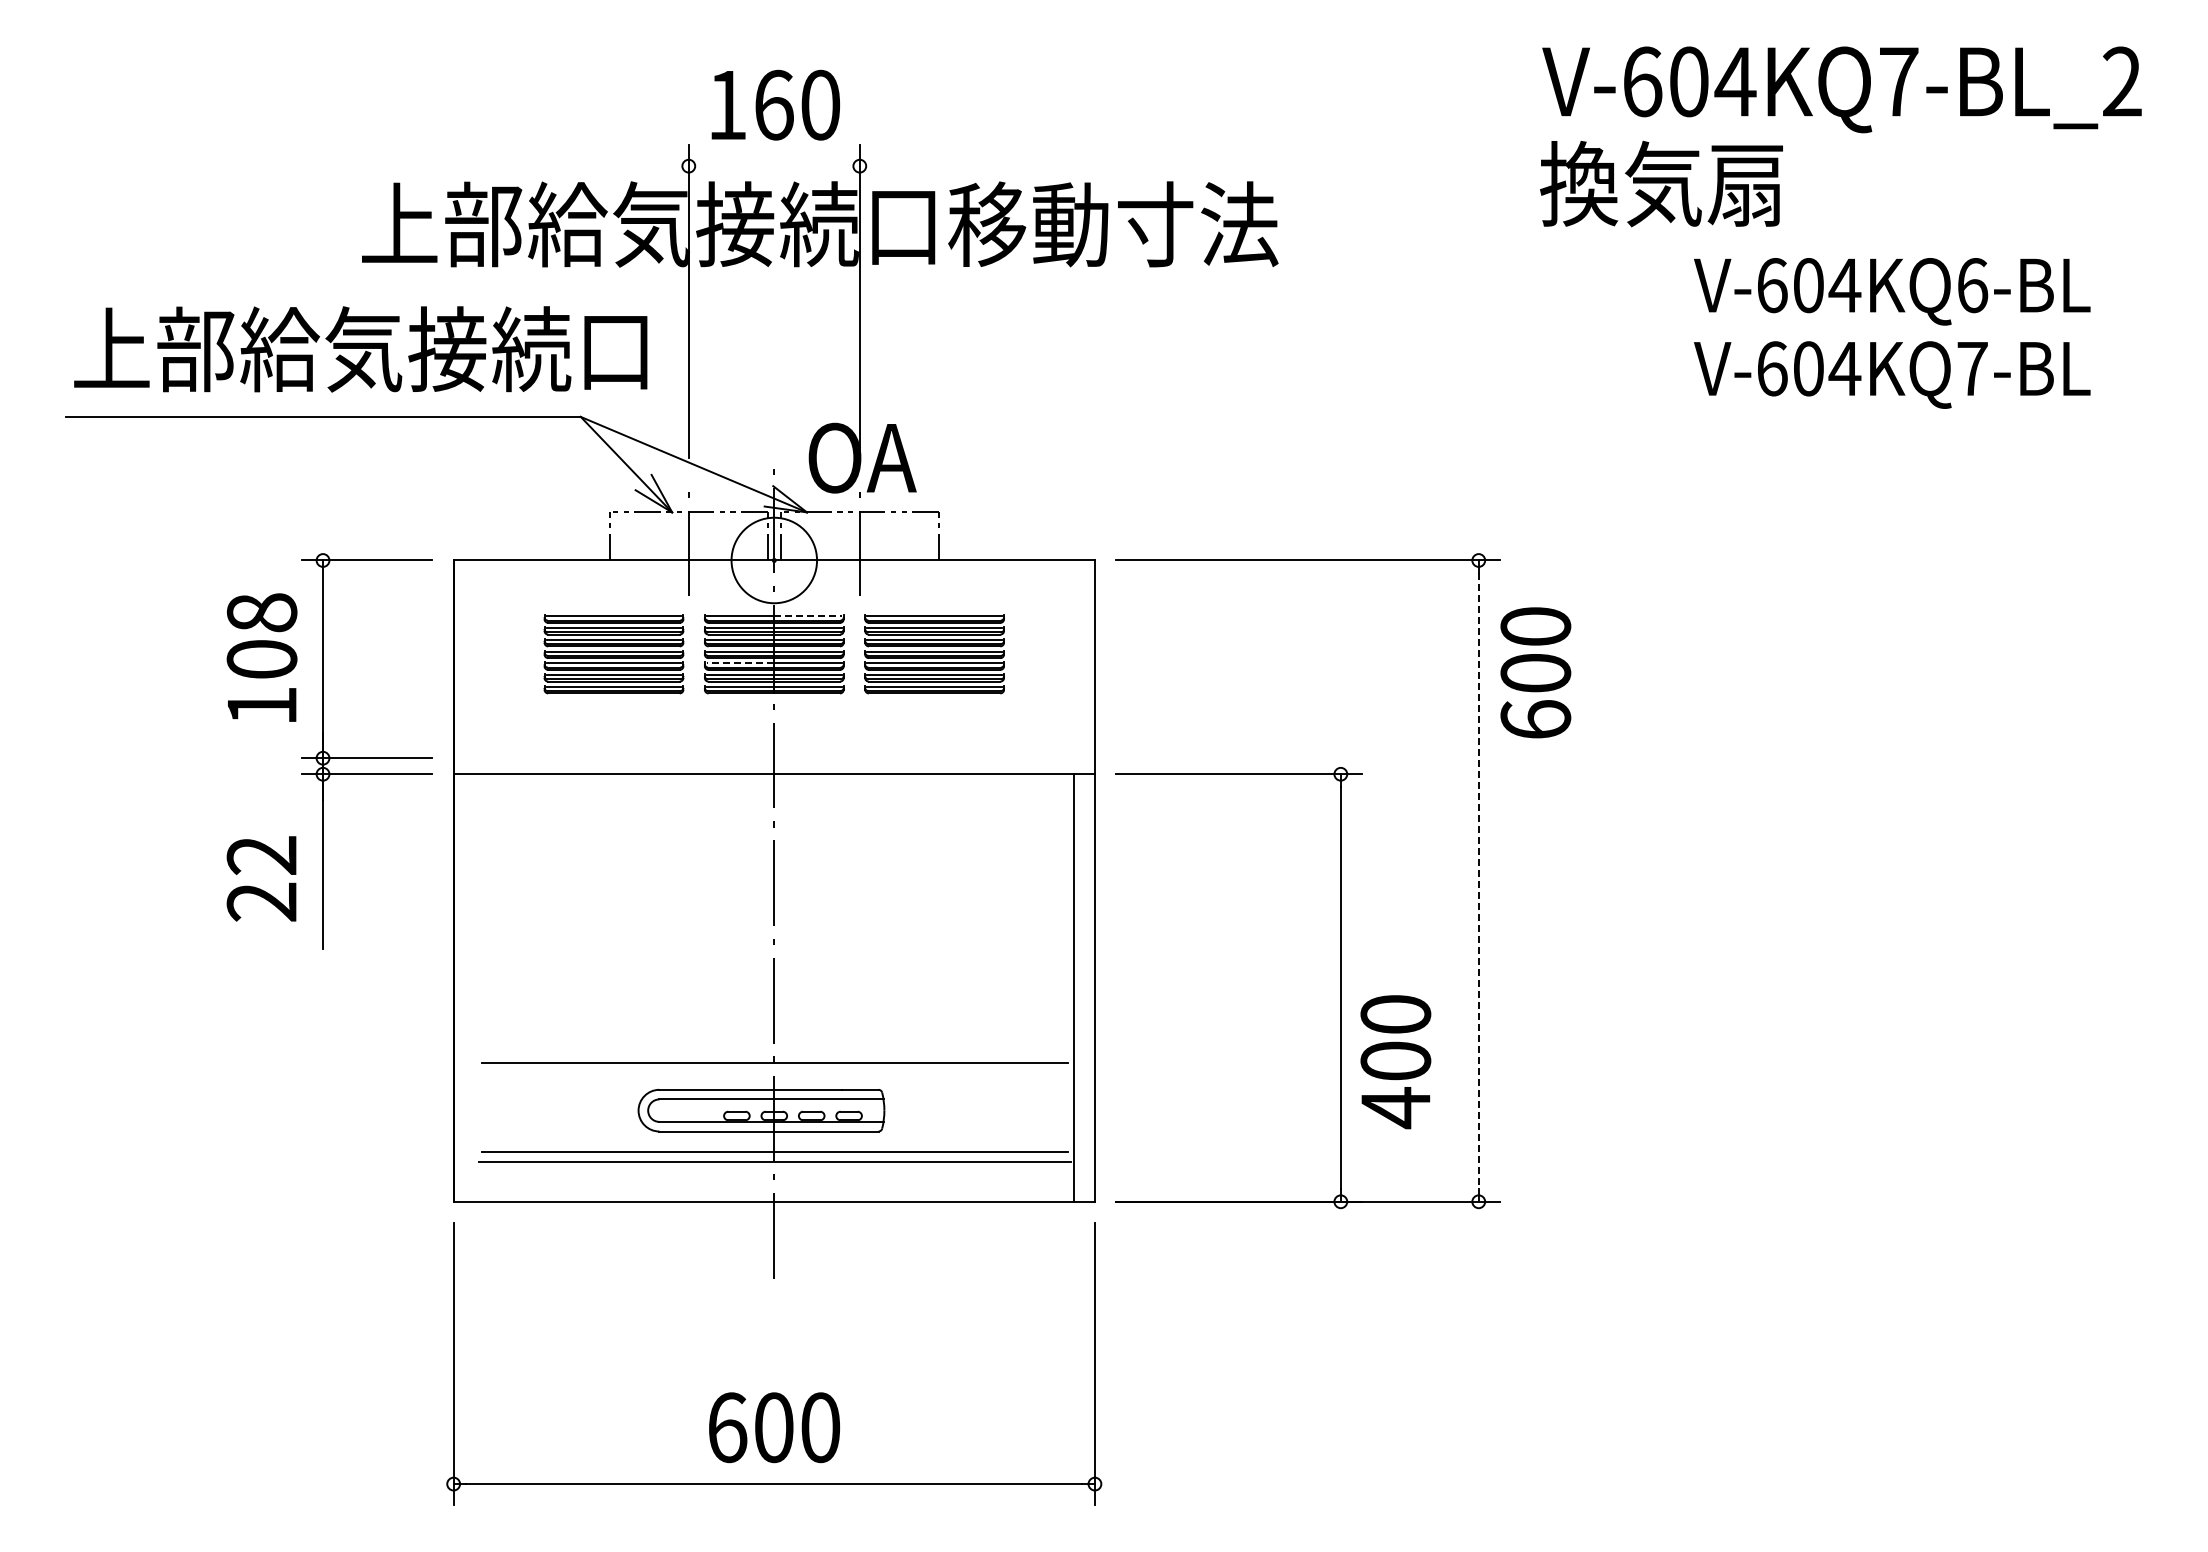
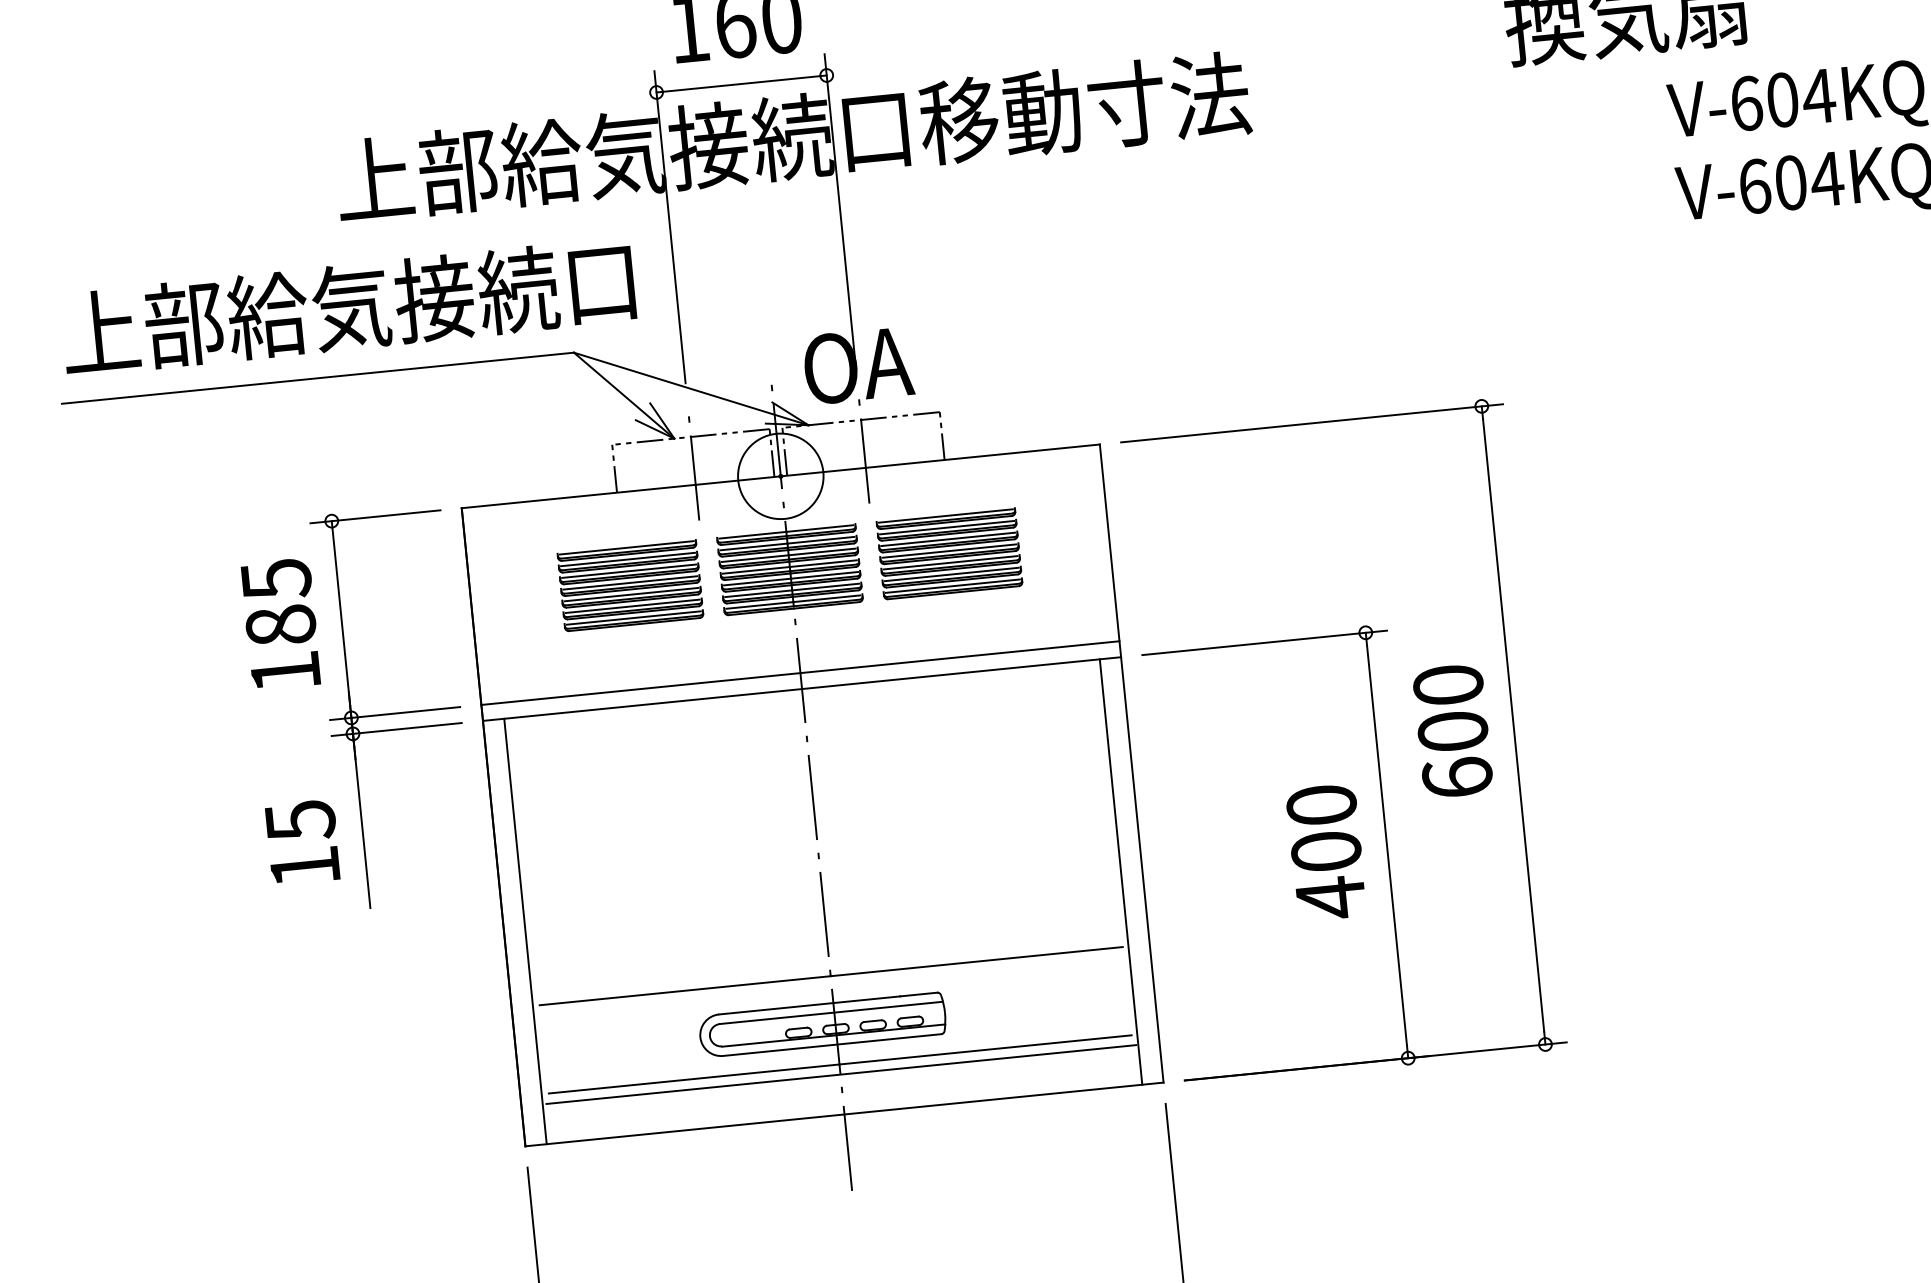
line: (773, 166) -> (740, 84), added
line: (807, 616) -> (819, 528), dashed -> solid
text: (261, 635) -> (277, 601), 108 -> 185
line: (740, 663) -> (757, 582), dashed -> solid
text: (1535, 672) -> (1452, 730), moved
line: (773, 758) -> (799, 673), added
text: (261, 878) -> (302, 843), 22 -> 15
line: (1478, 881) -> (1513, 725), dashed -> solid
line: (475, 987) -> (525, 930), added
text: (1395, 1062) -> (1326, 853), moved

